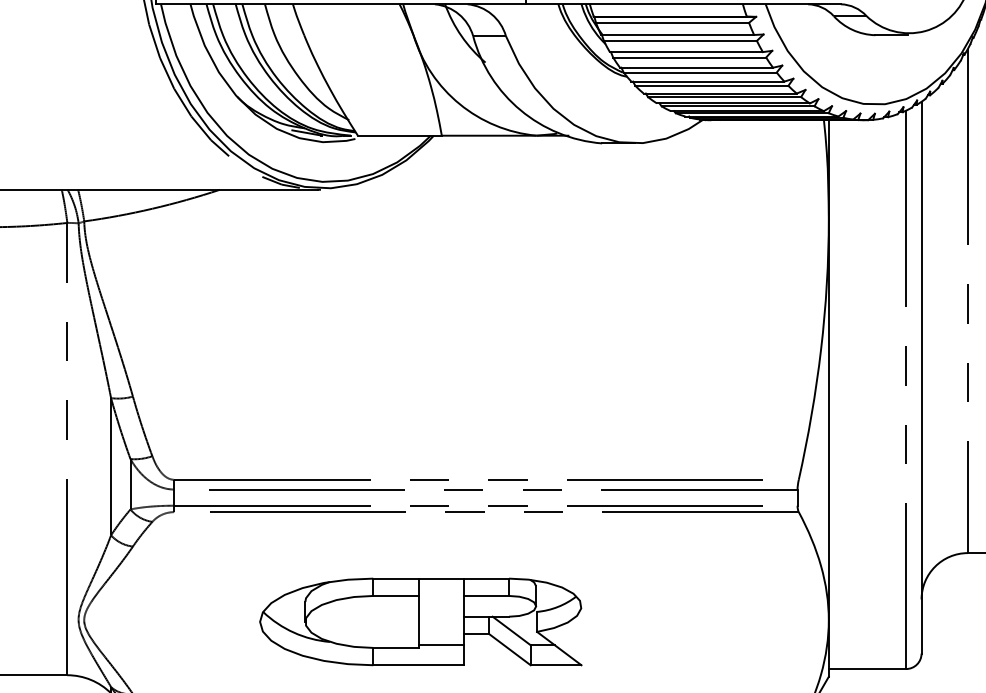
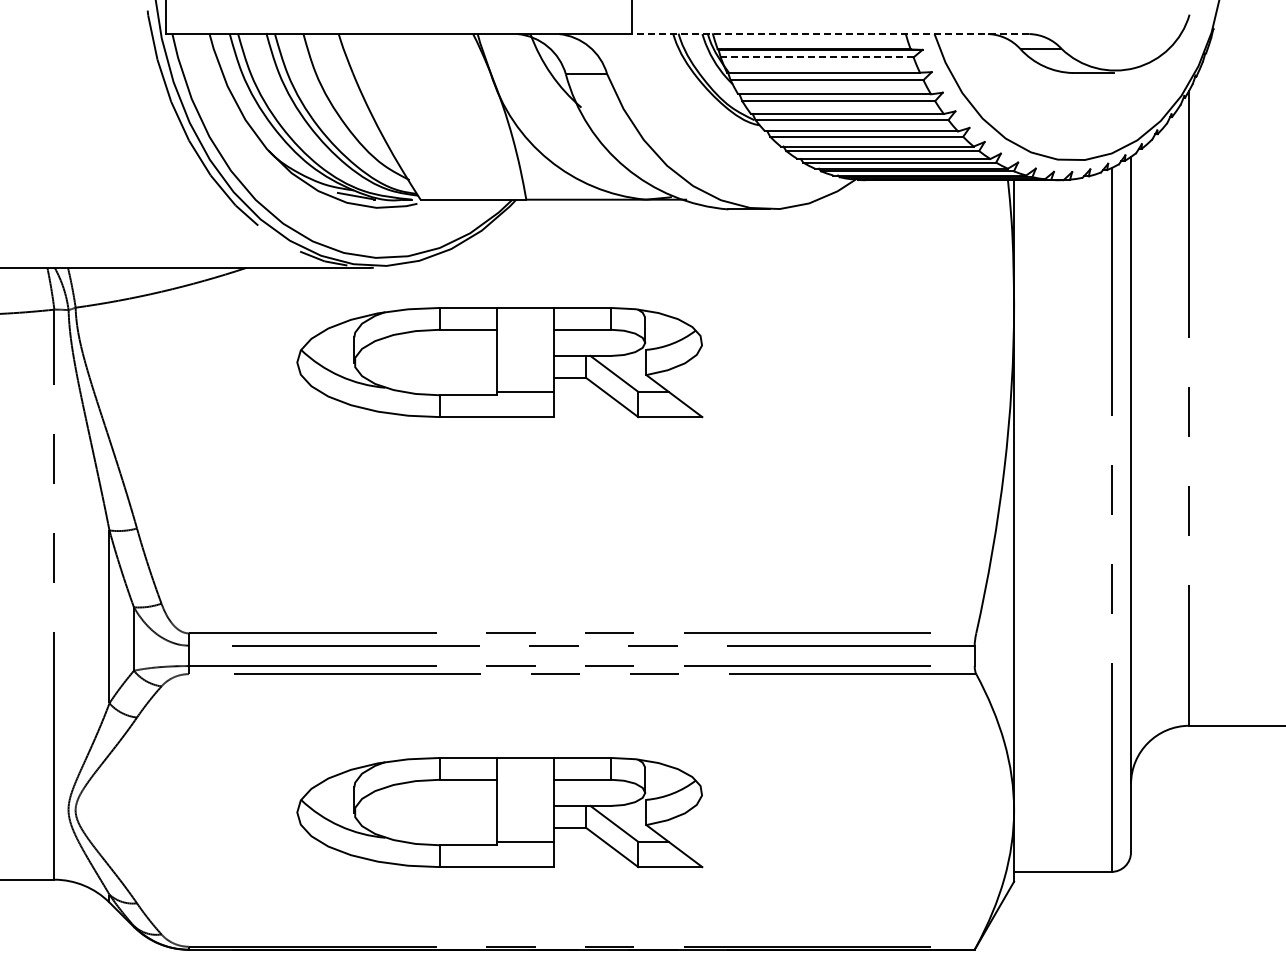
line: (683, 4) -> (830, 34), solid -> dashed
line: (672, 22) -> (816, 57), solid -> dashed
part: (420, 264) -> (499, 362), added

